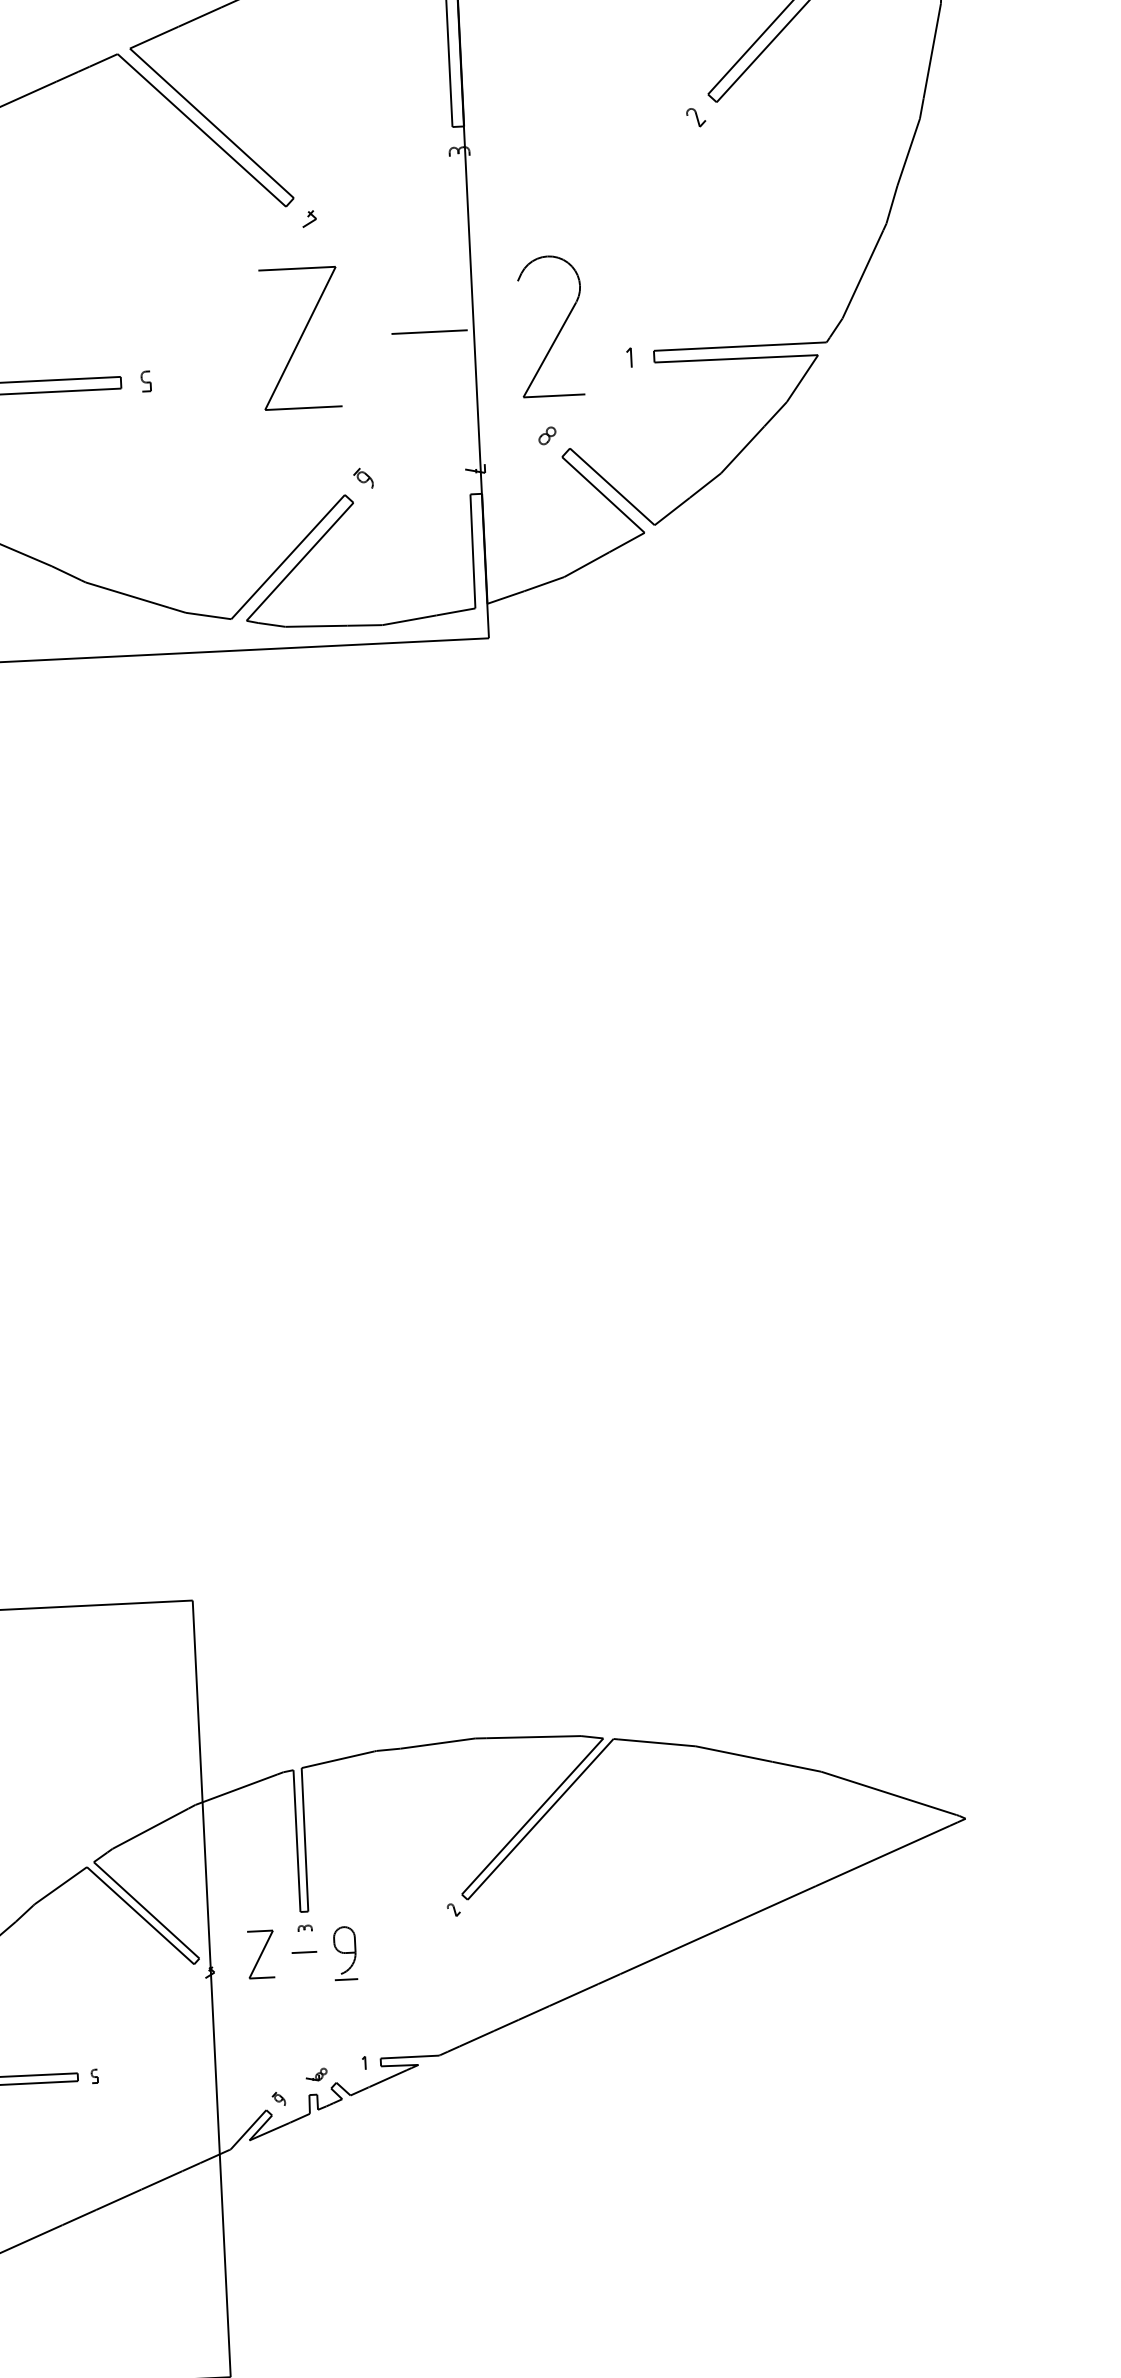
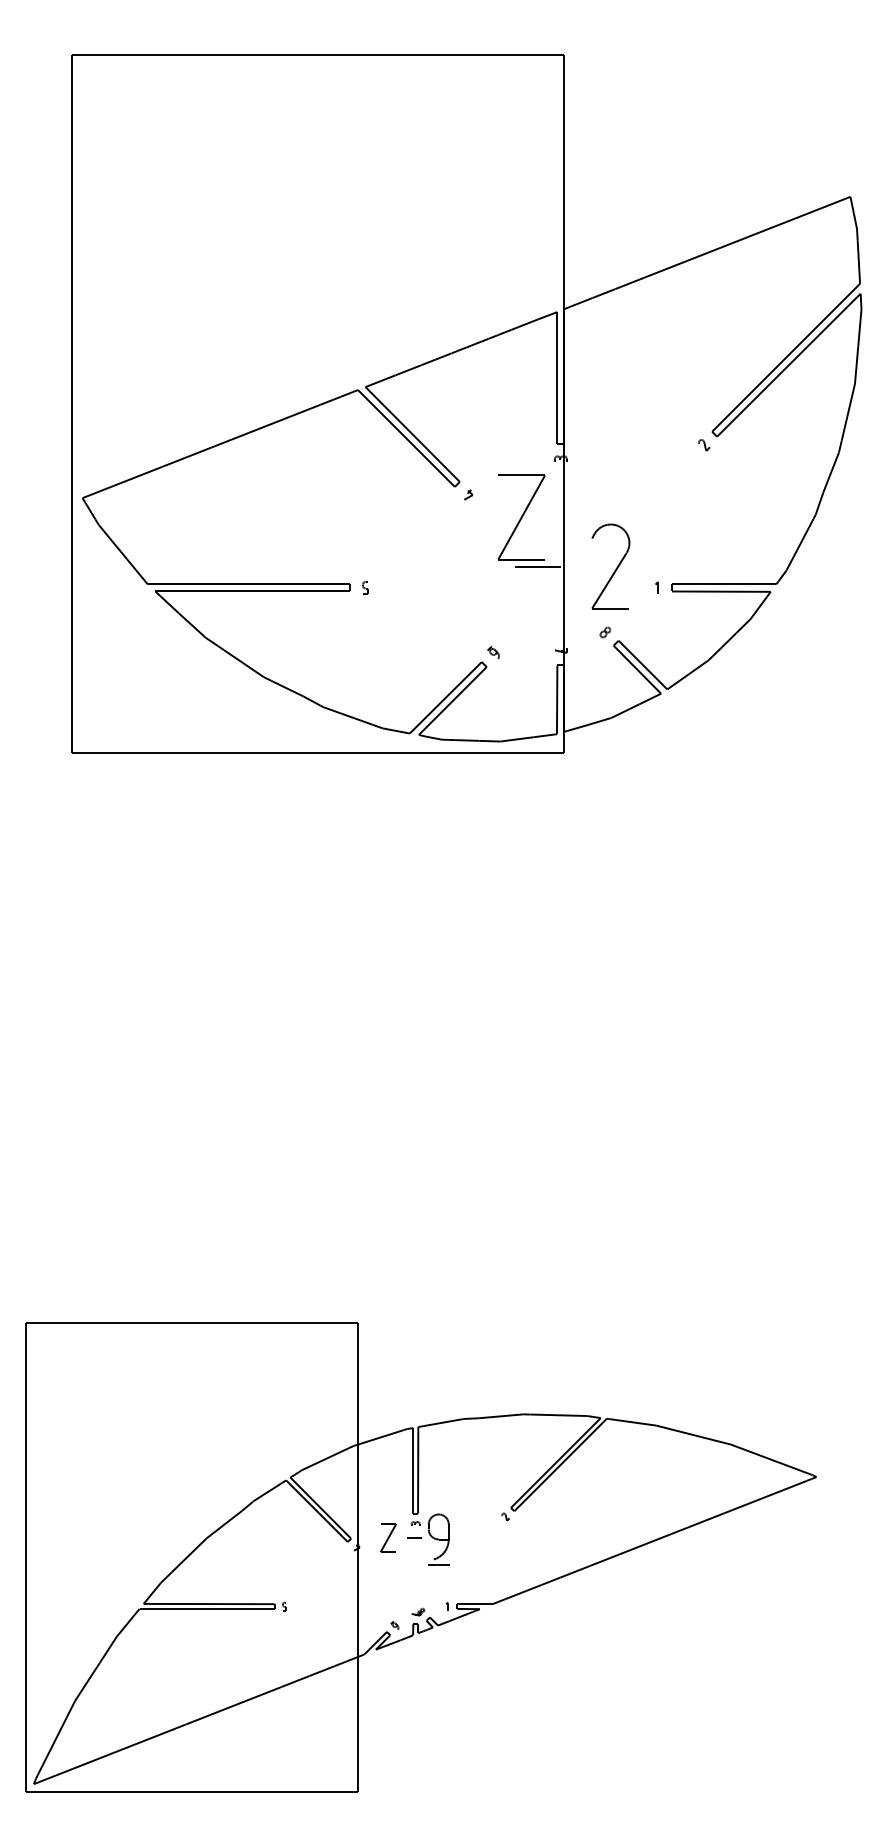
part: (300, 338) -> (521, 517), moved
part: (345, 1952) -> (439, 1539), size x1.6

